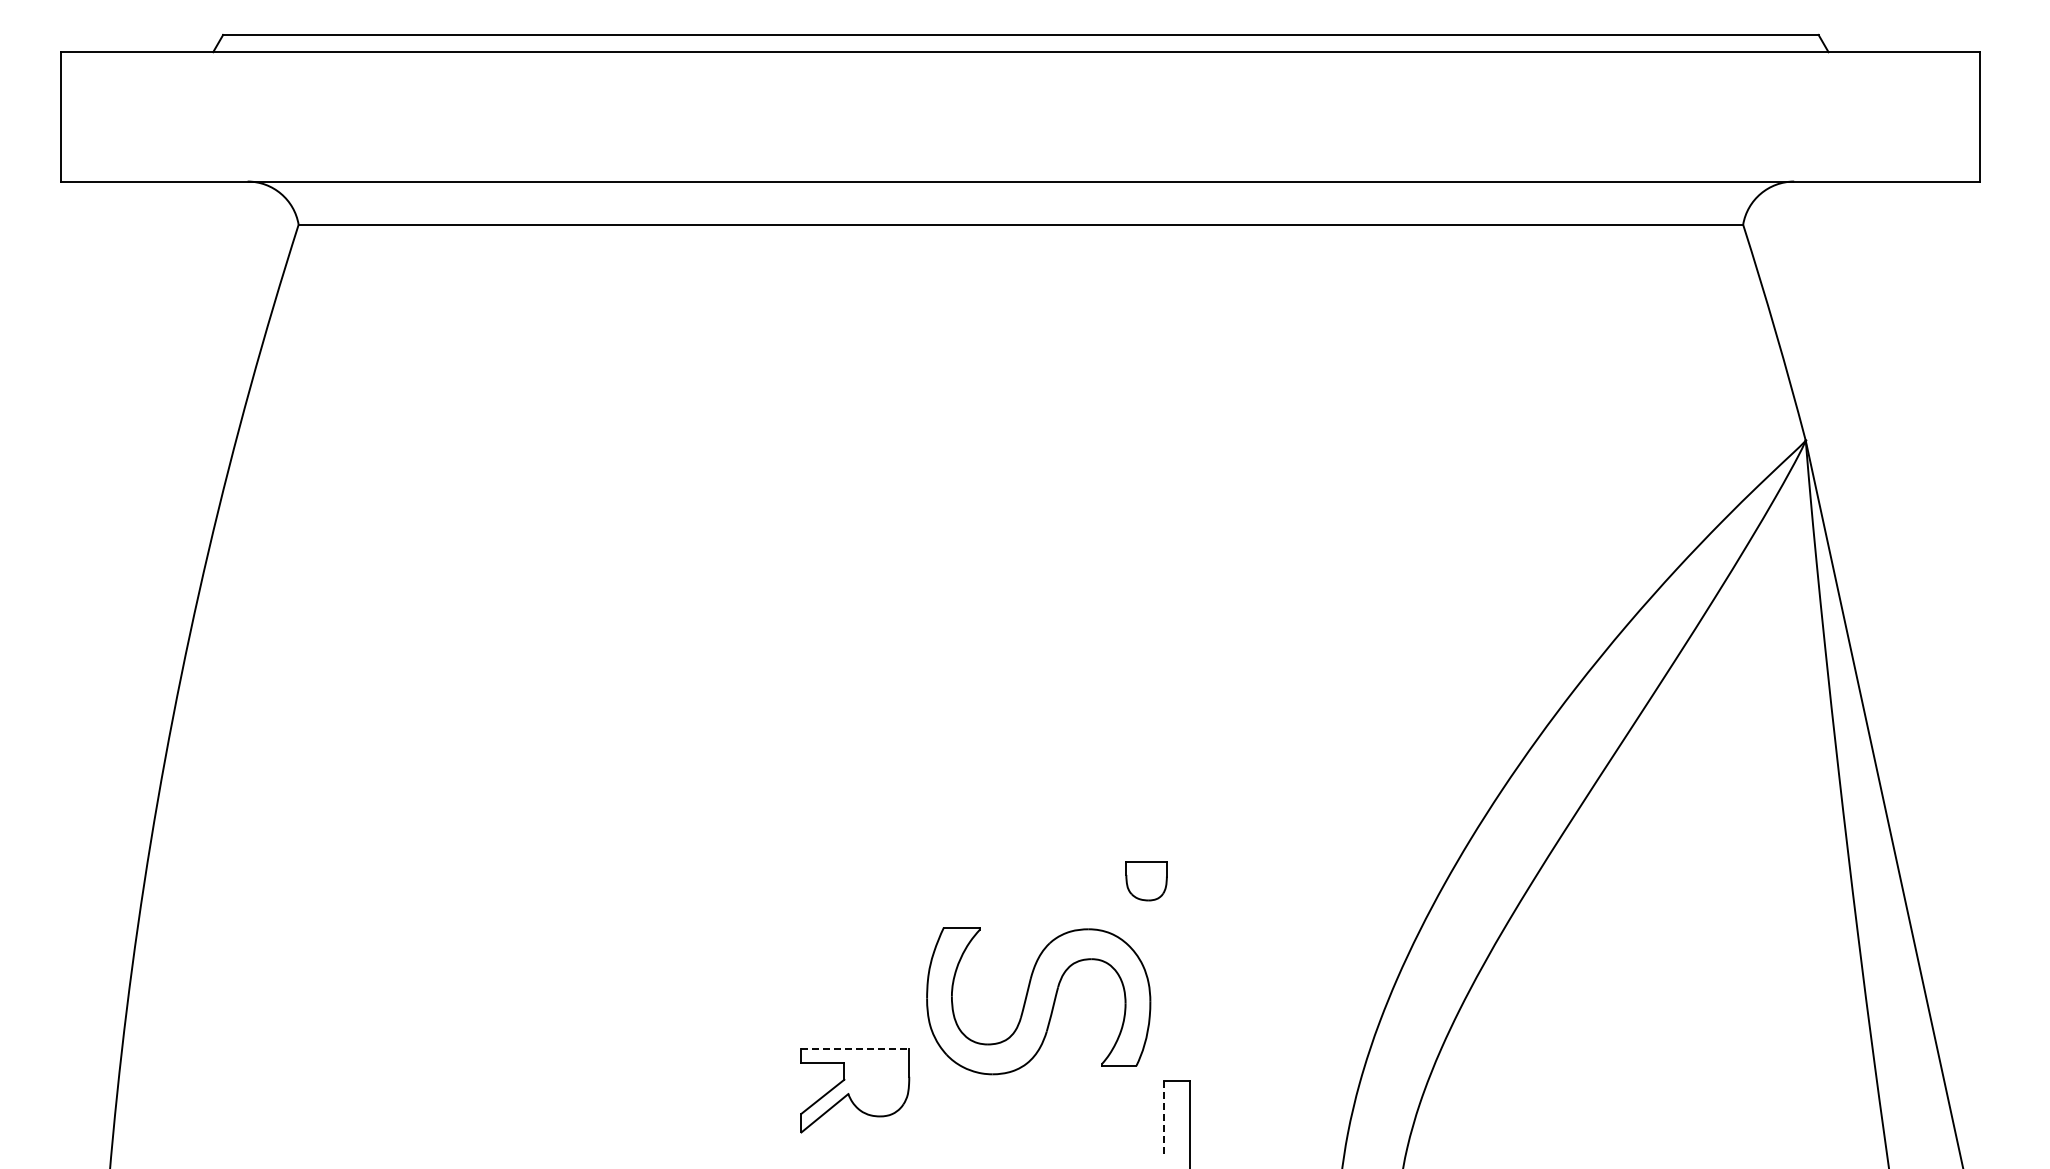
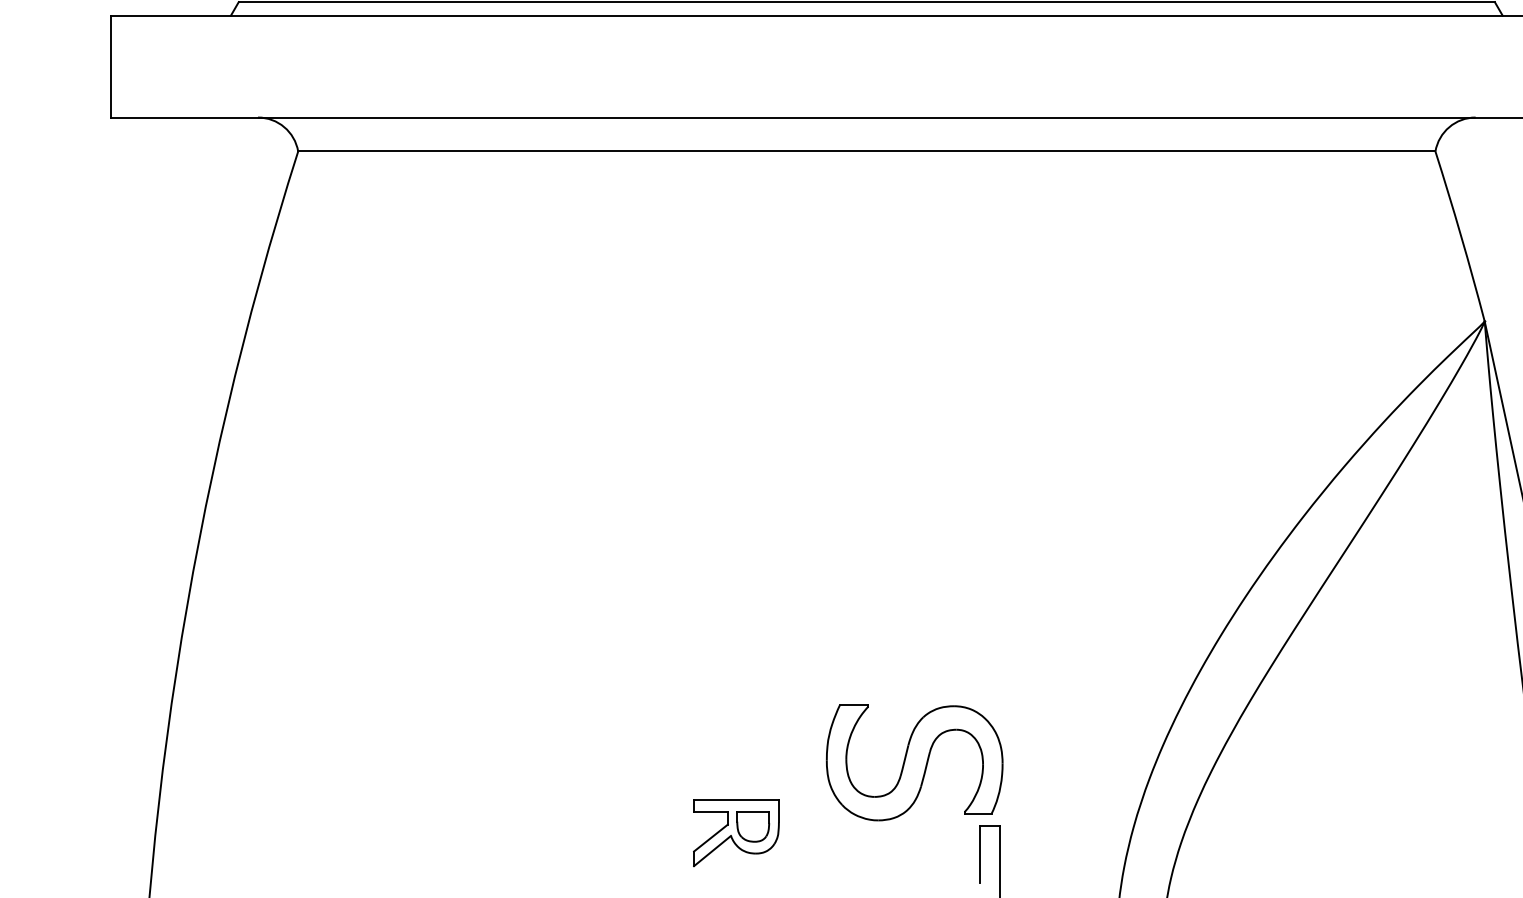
part: (1146, 881) -> (753, 826), moved
part: (1038, 1001) -> (914, 763), moved
line: (855, 1049) -> (736, 800), dashed -> solid
line: (1164, 1118) -> (979, 855), dashed -> solid

